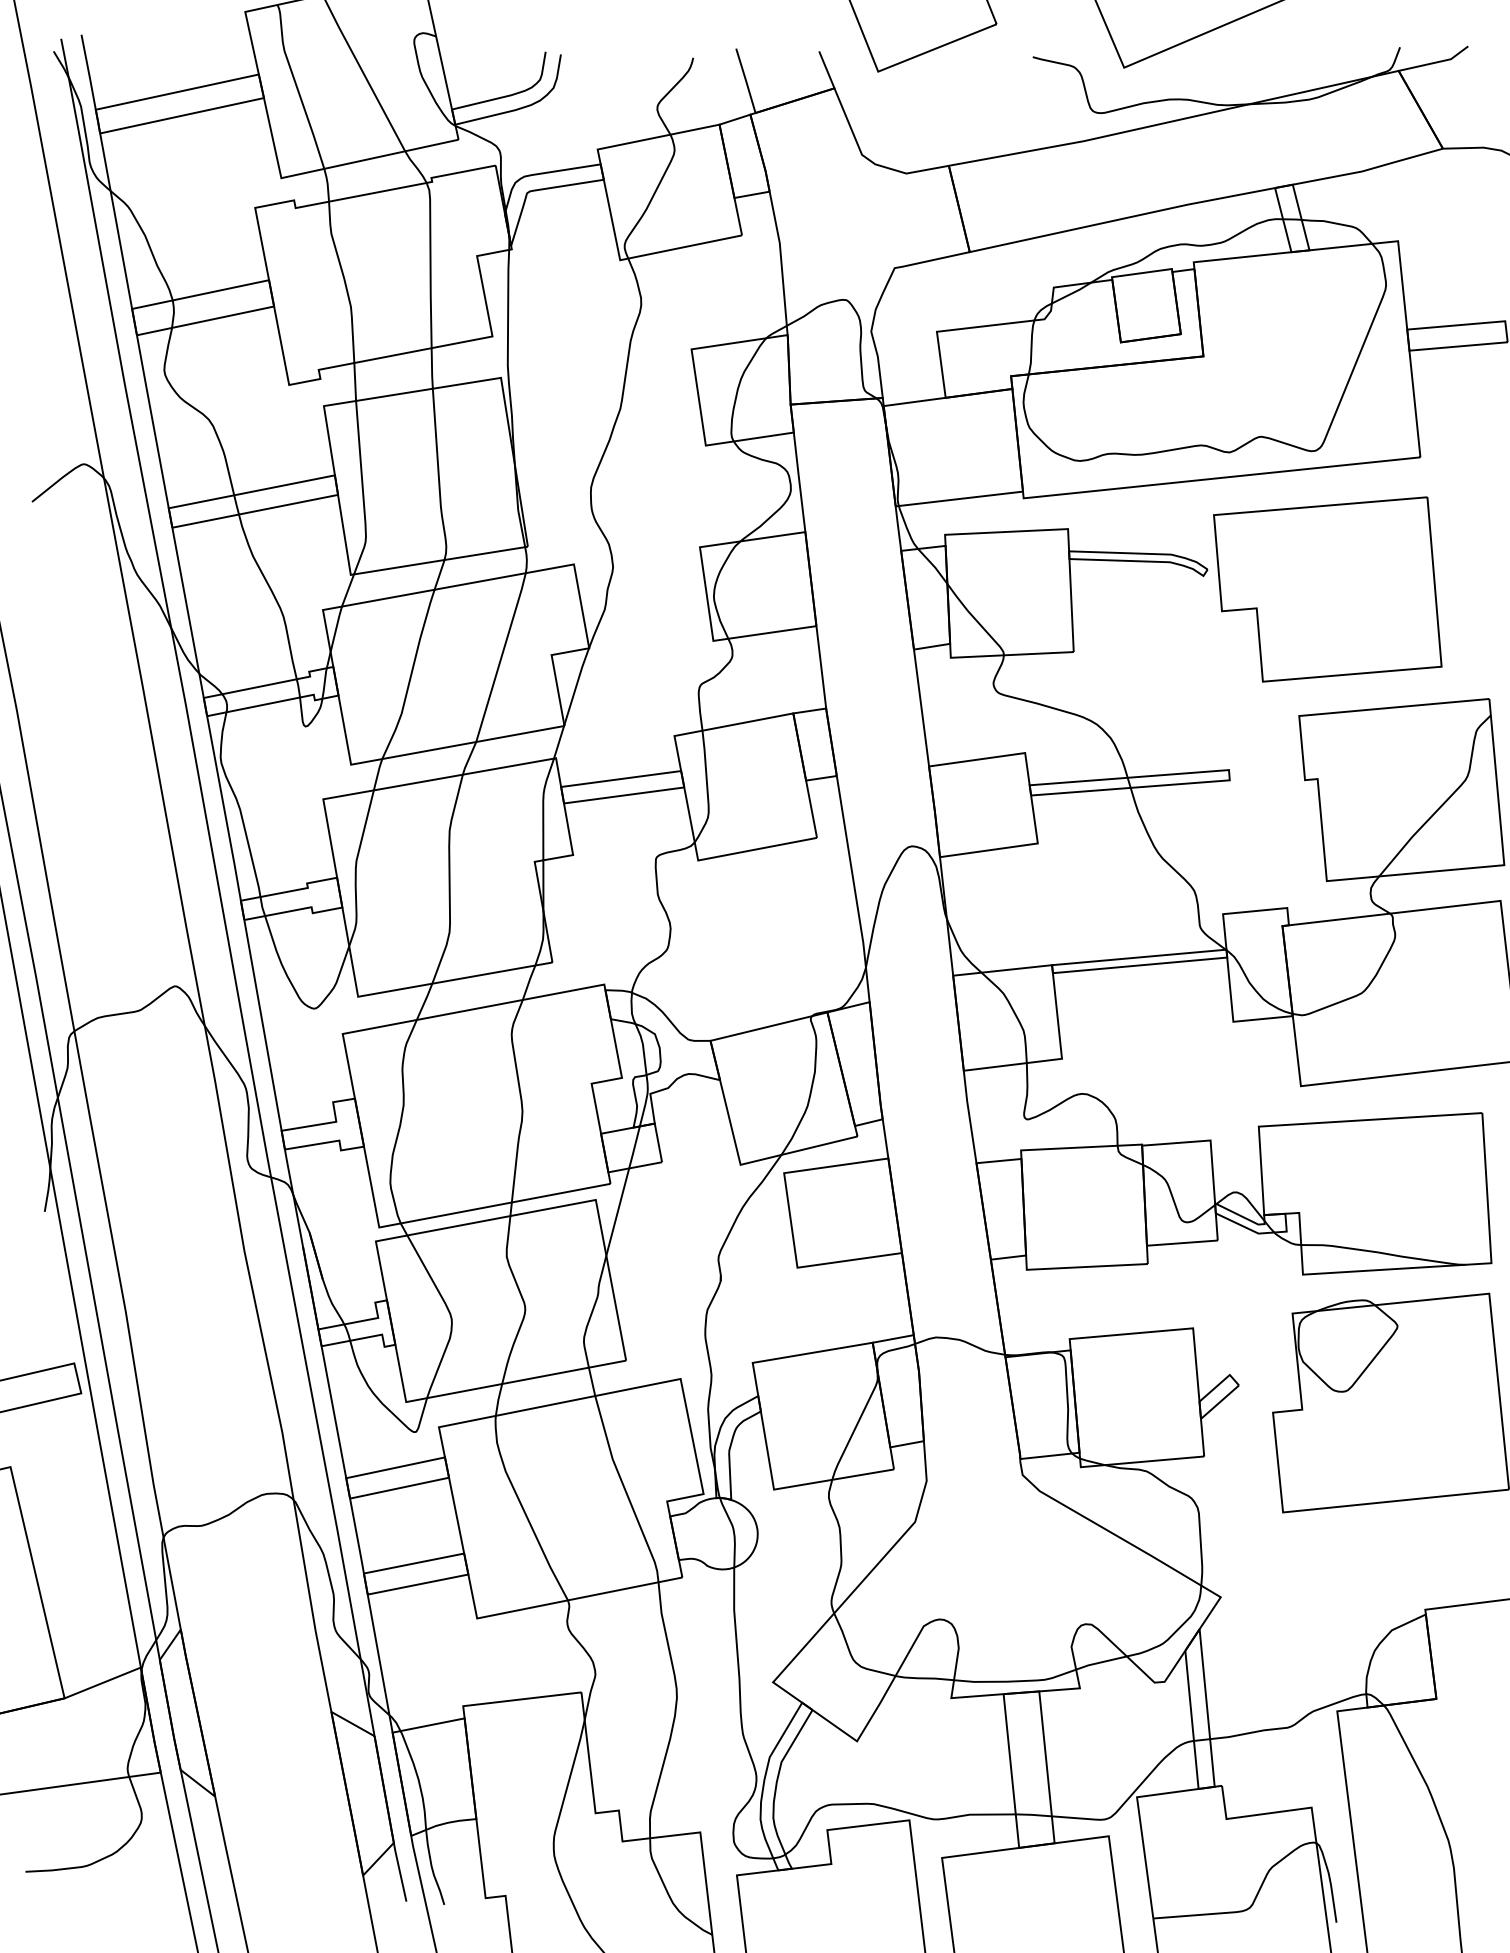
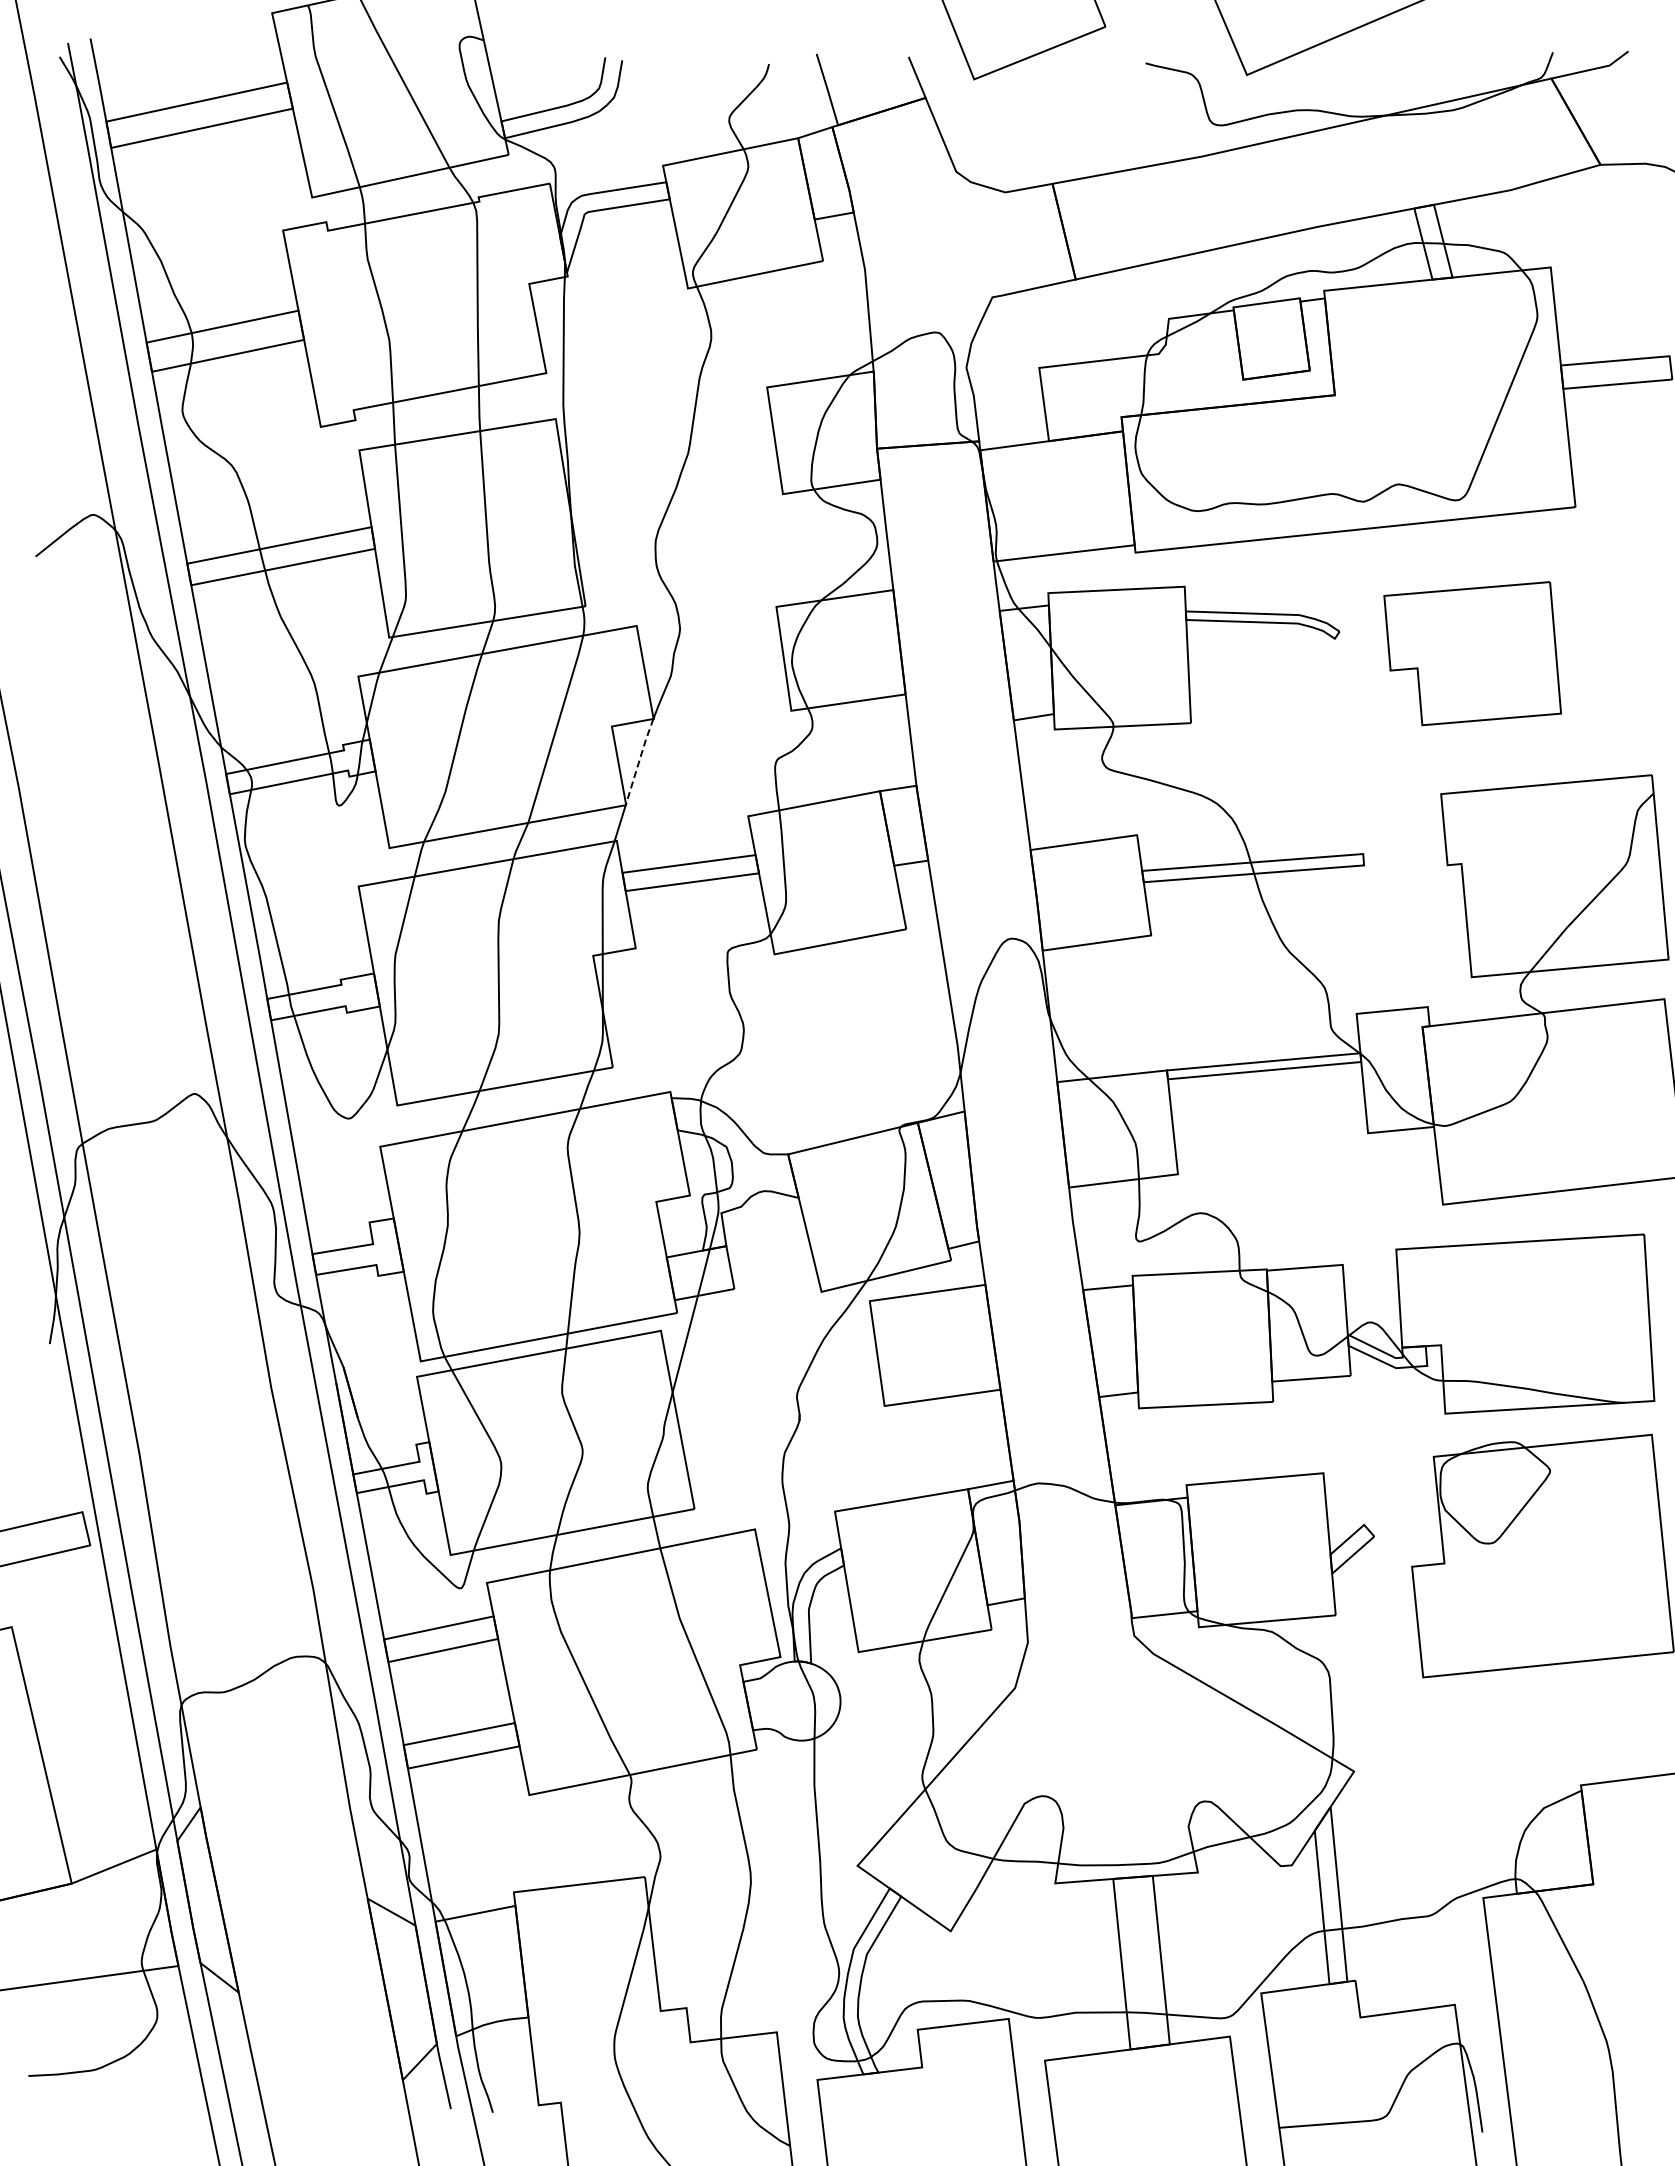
part: (1327, 589) -> (1472, 653), size x0.7
line: (576, 685) -> (639, 760), solid -> dashed

